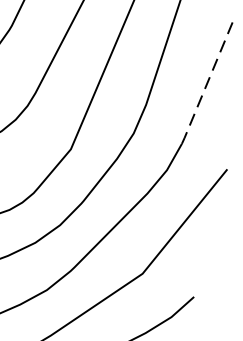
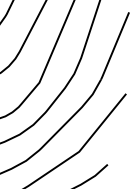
line: (208, 83) -> (115, 46), dashed -> solid

